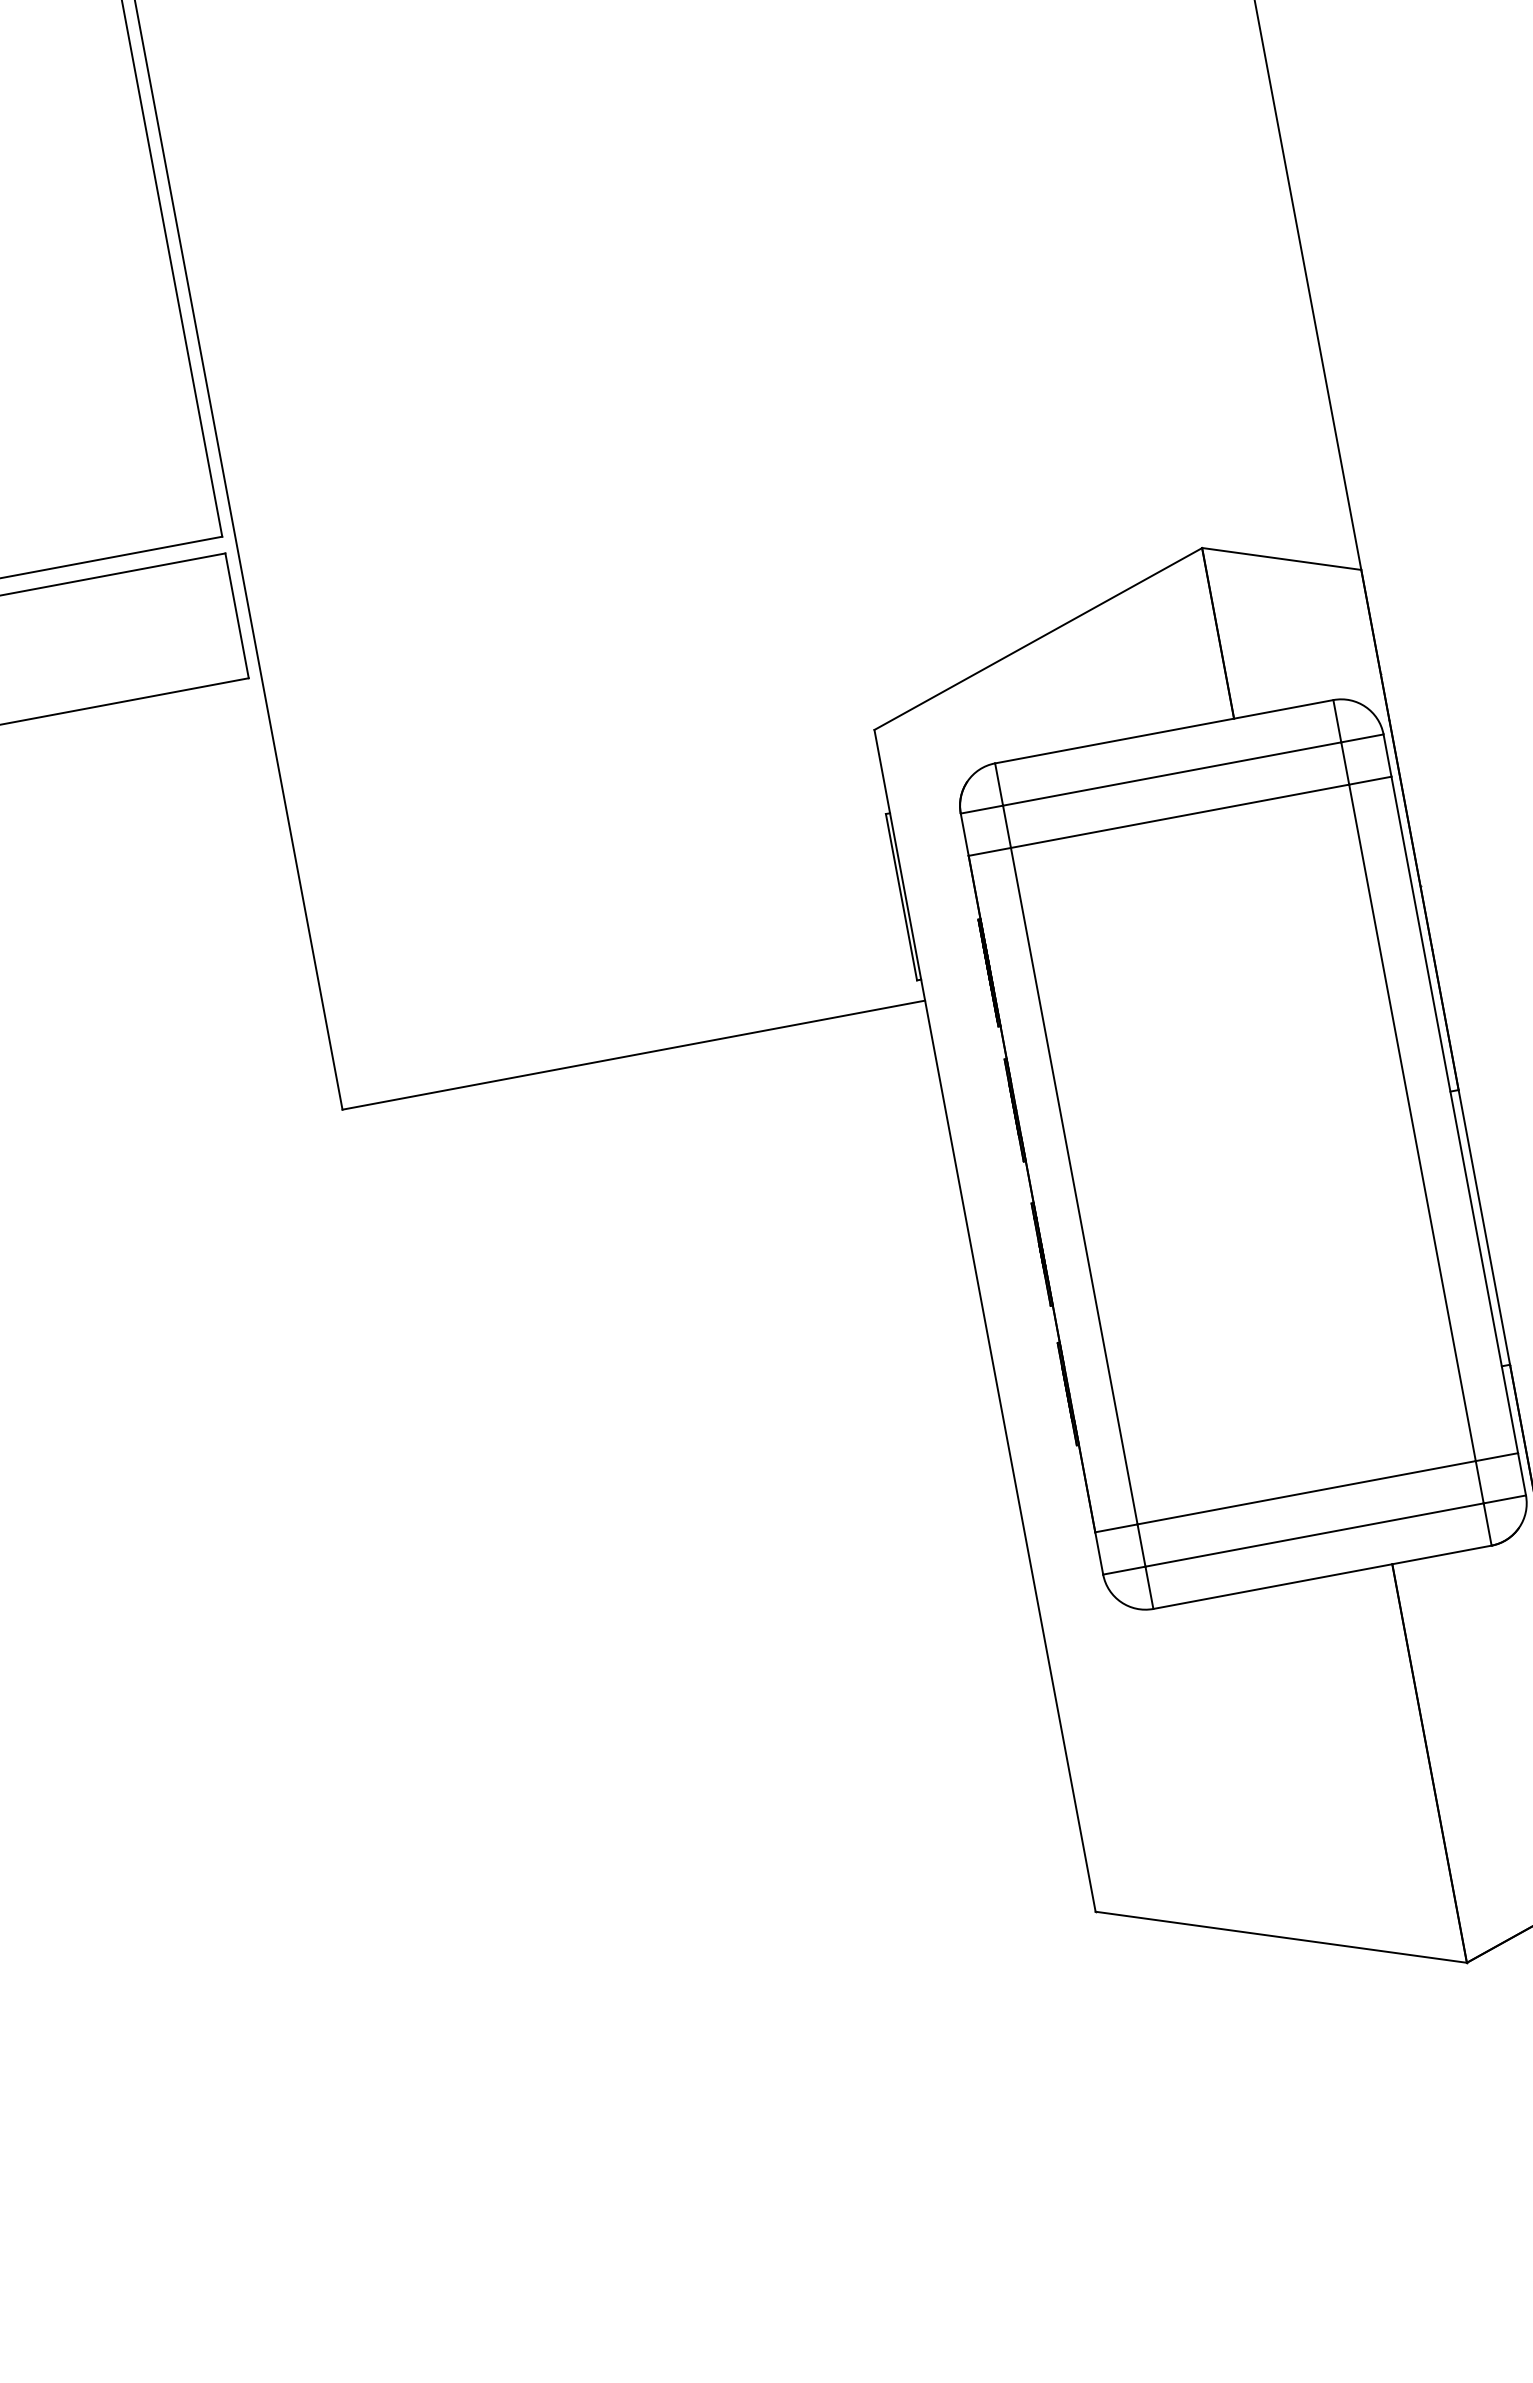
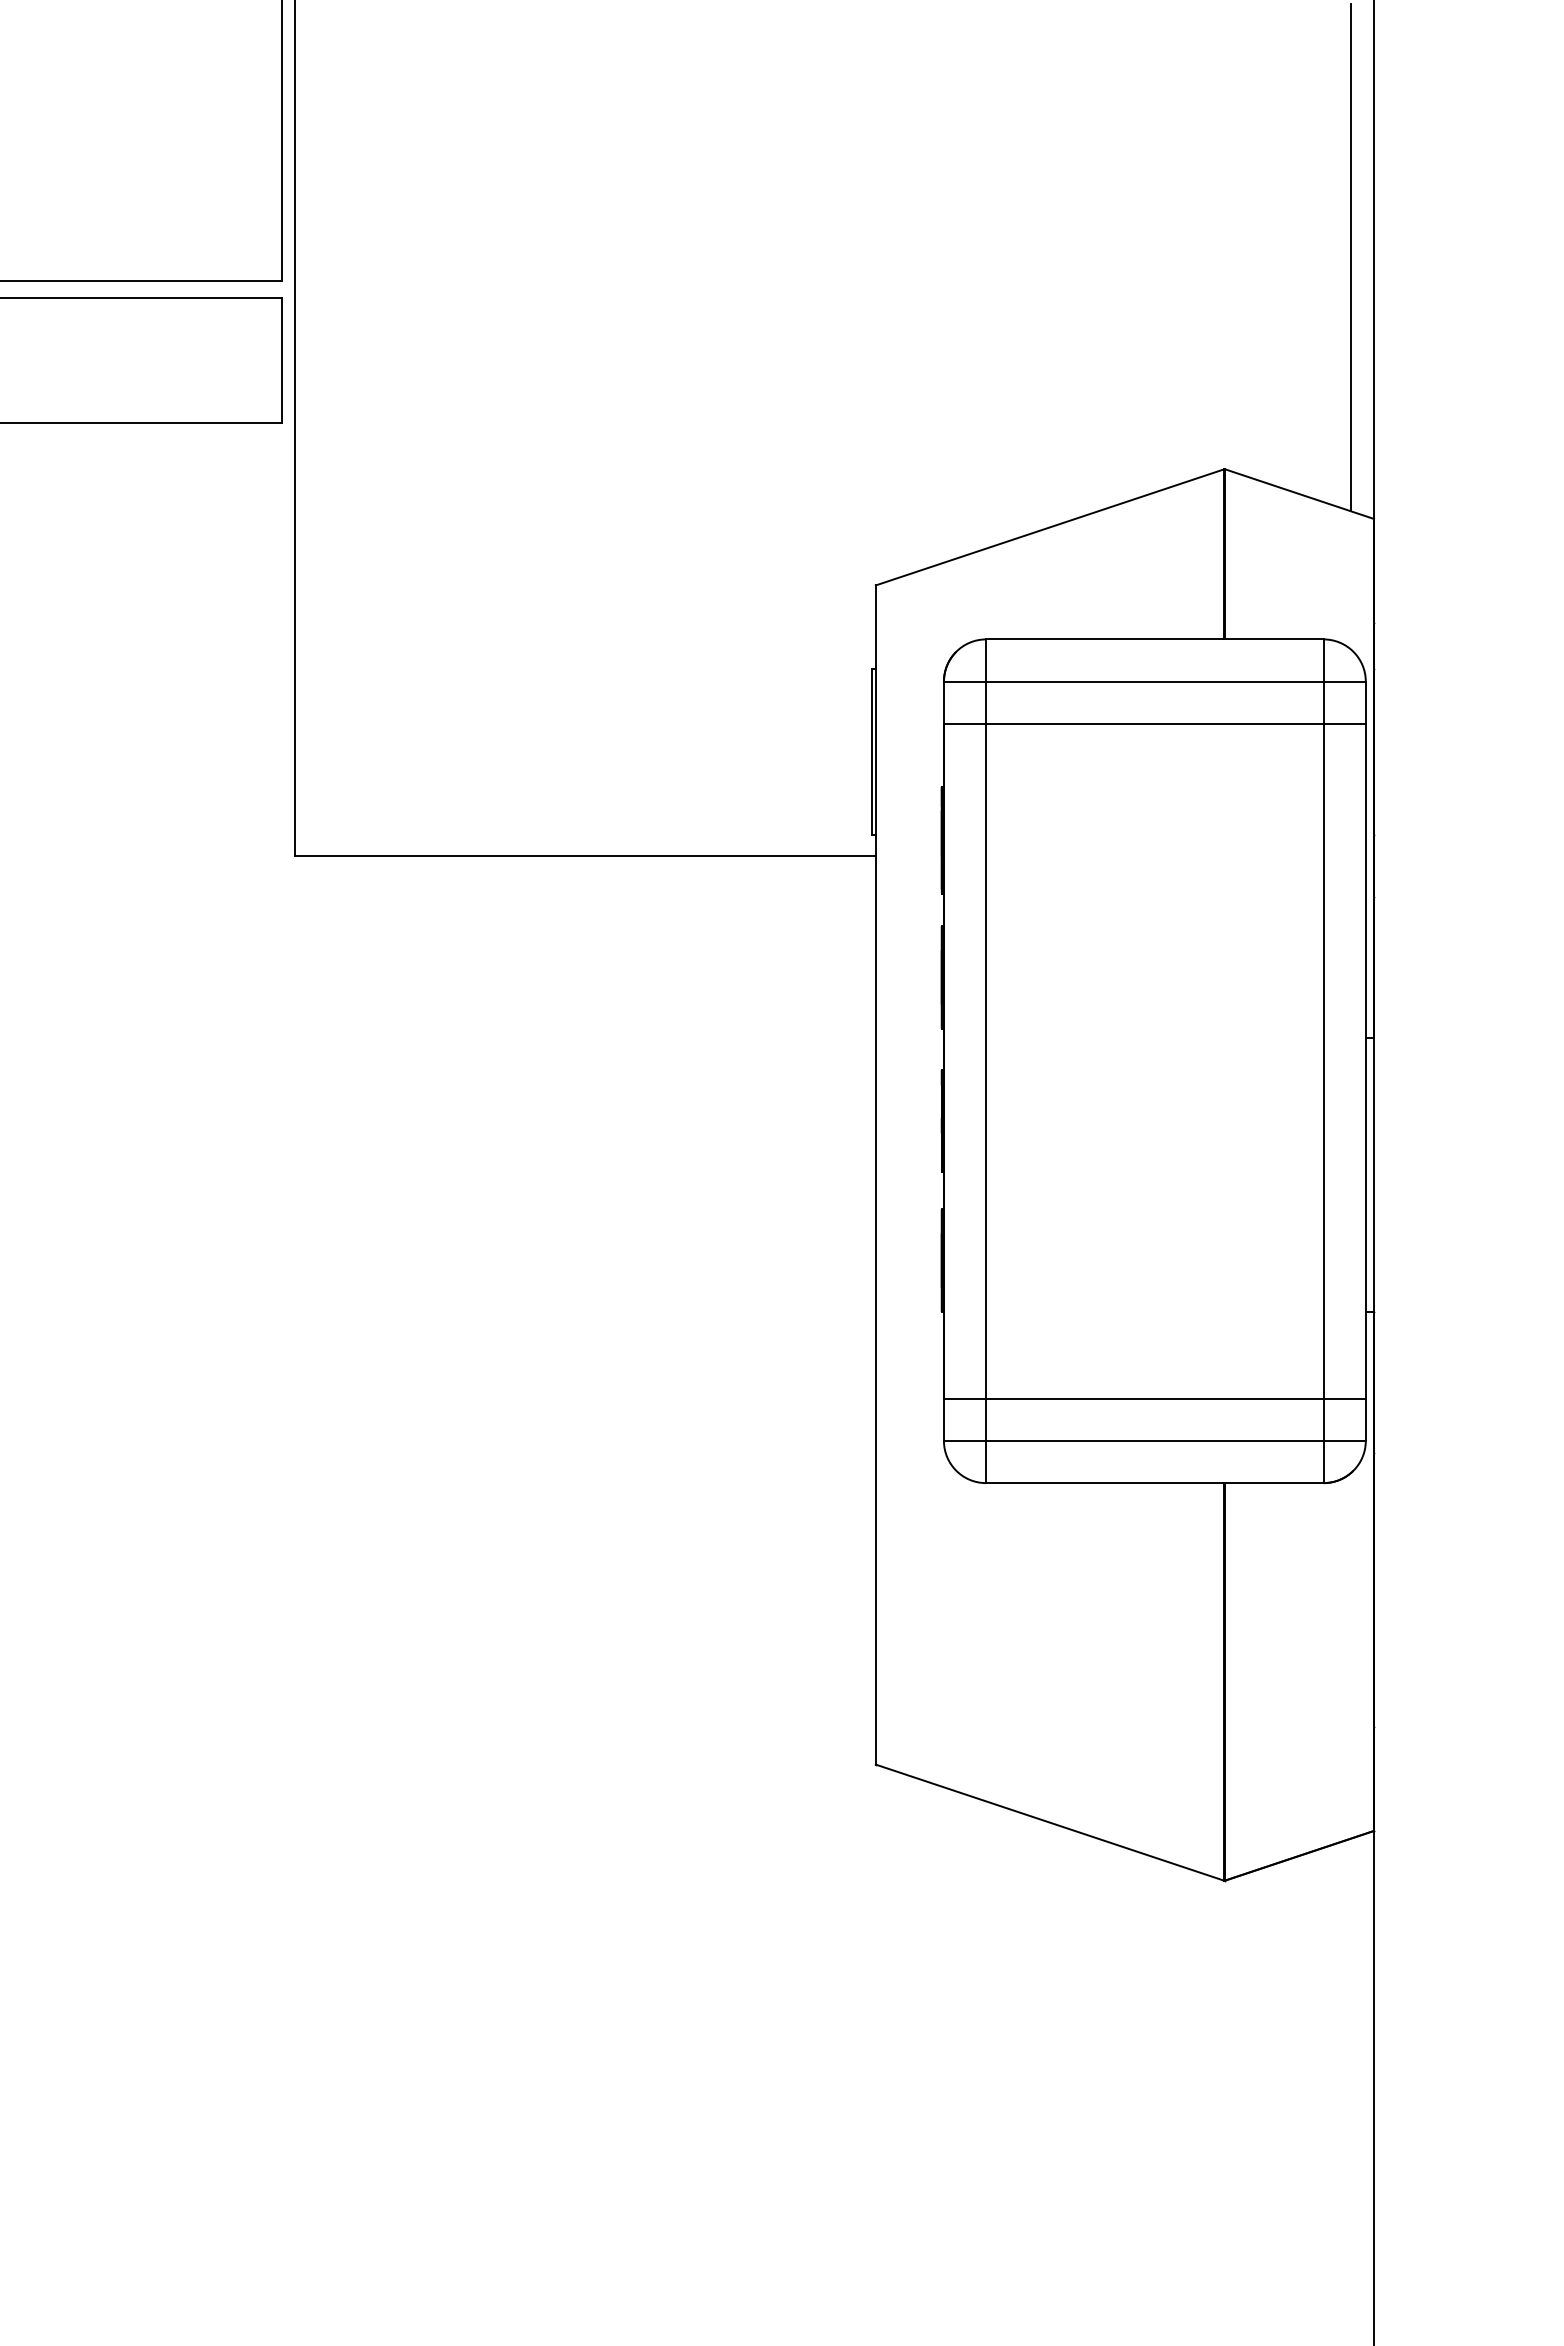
line: (1289, 312) -> (1351, 257), added

